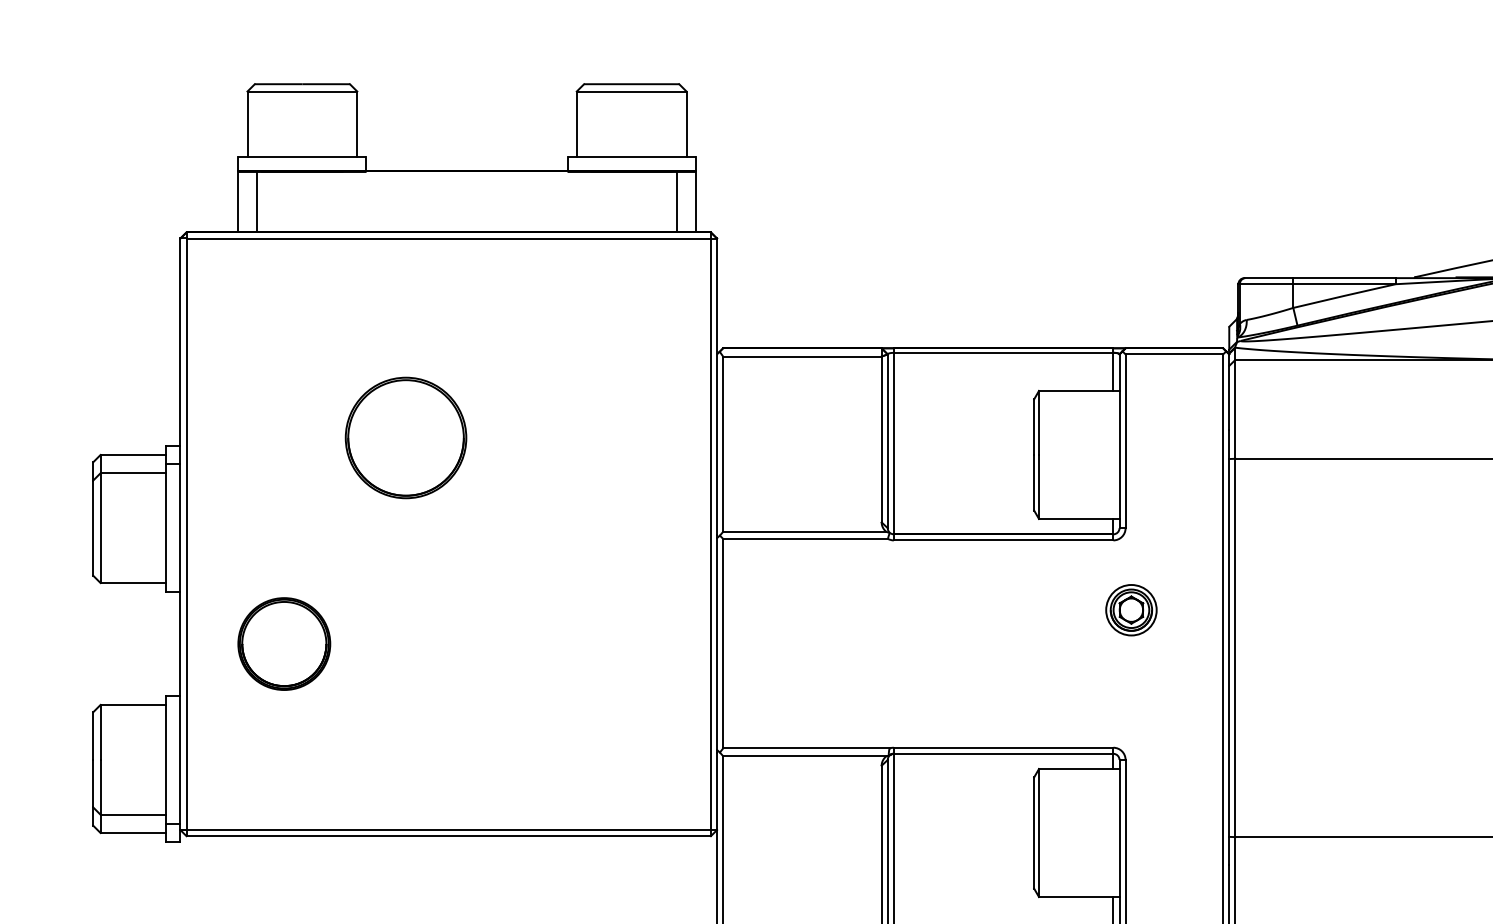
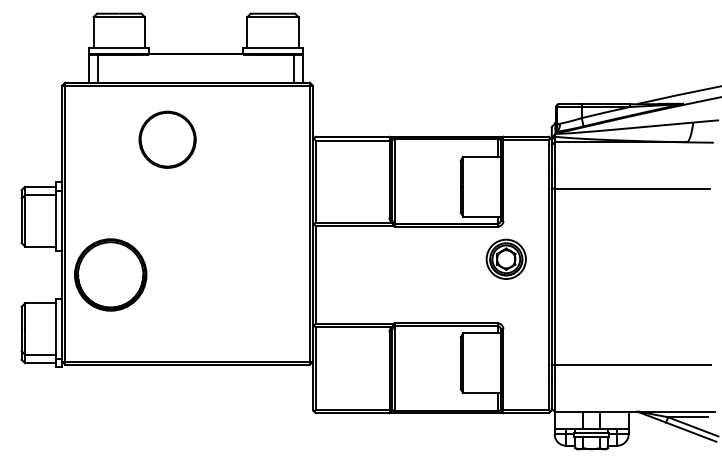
circle: (405, 437) -> (167, 139), moved
part: (1129, 608) -> (505, 258), size x1.67
part: (283, 642) -> (110, 274), size x1.67

